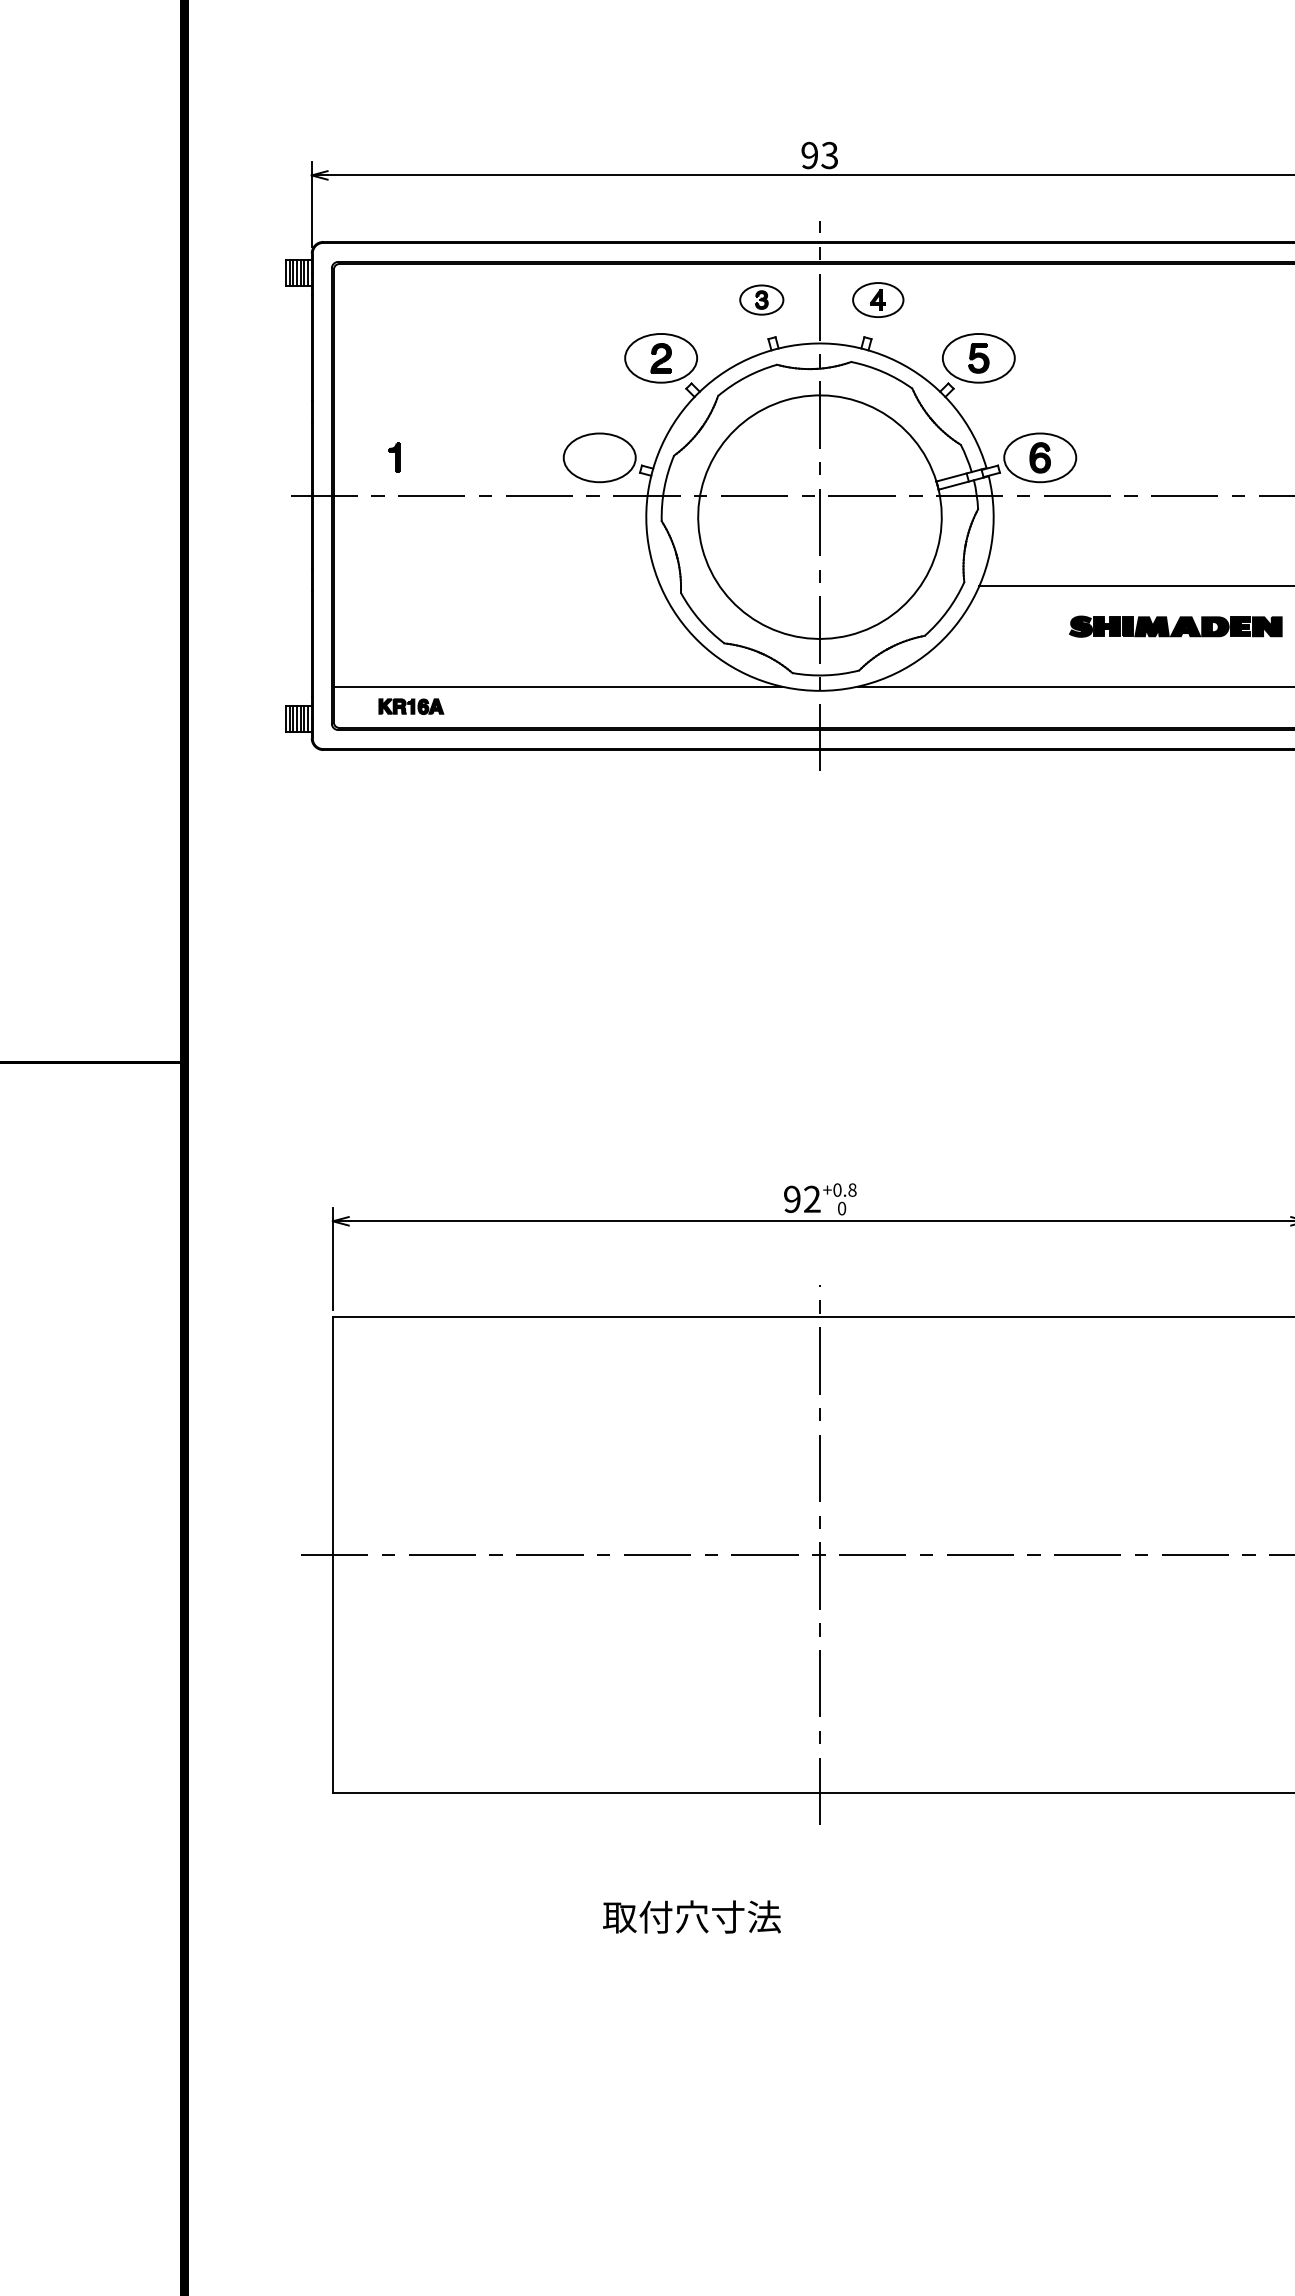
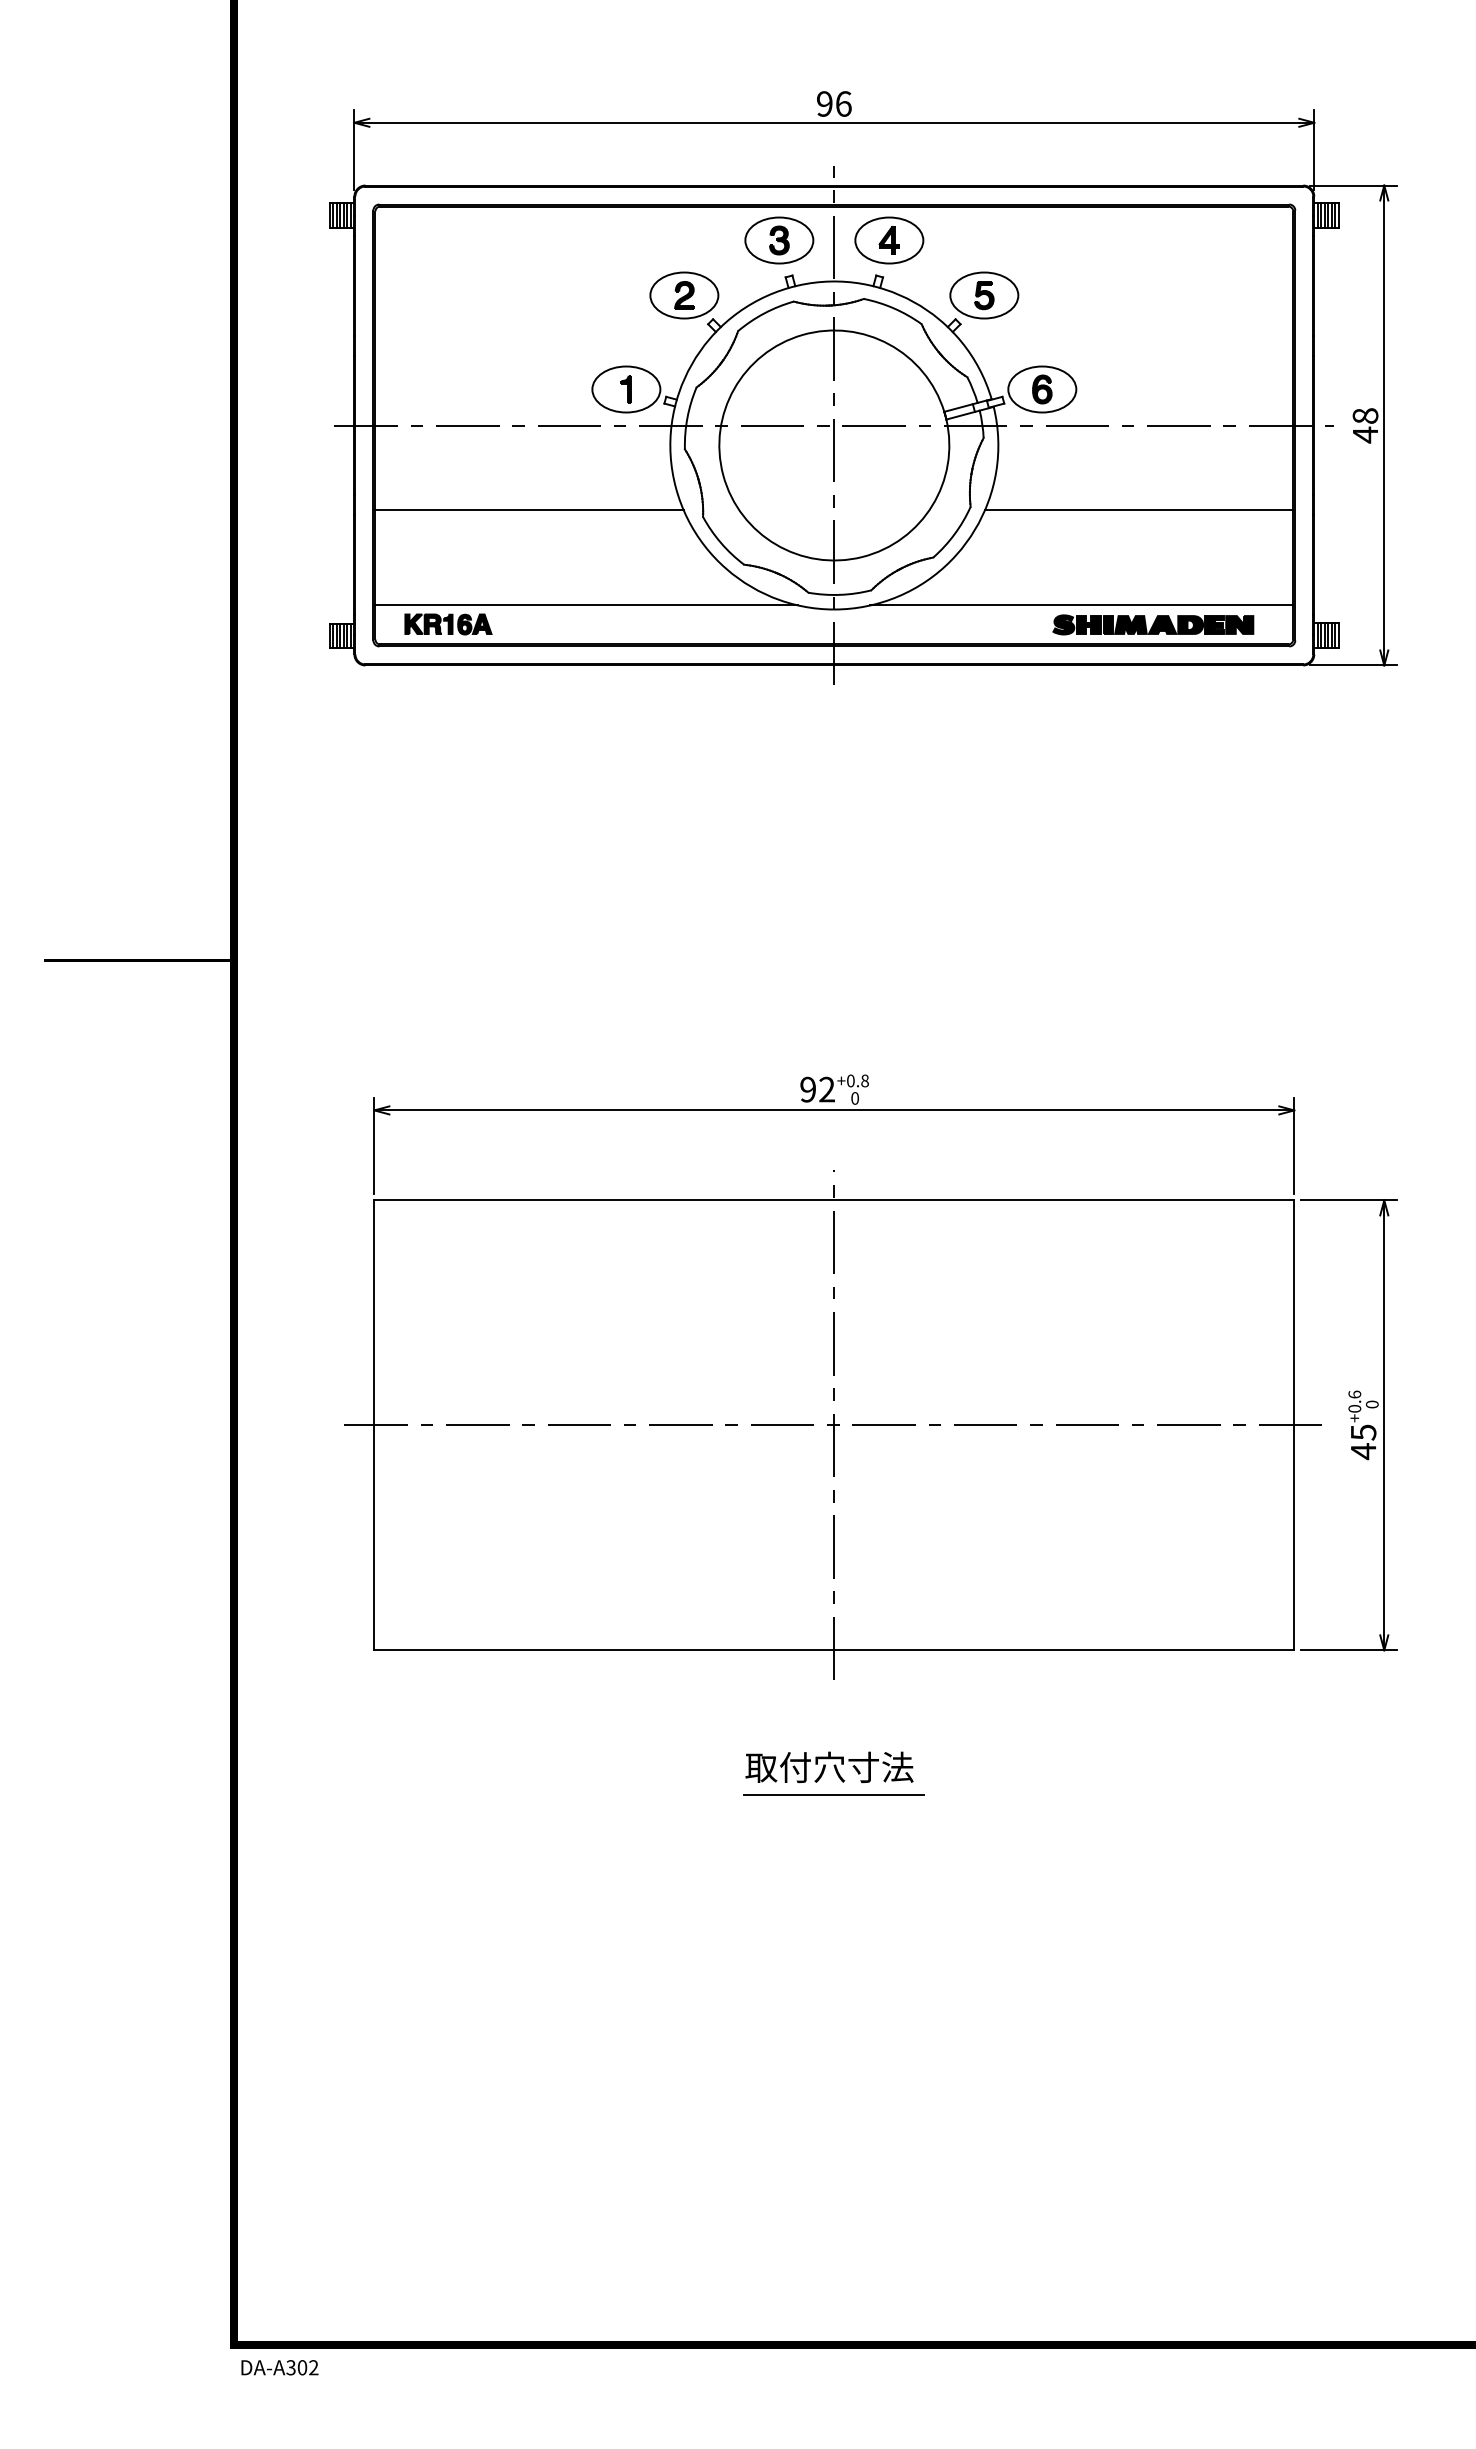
text: (829, 154) -> (843, 103), 93 -> 96
part: (761, 300) -> (779, 240), size x1.67
part: (878, 300) -> (889, 240), size x1.43
part: (393, 457) -> (625, 389), moved
line: (497, 585) -> (529, 510), added
part: (1175, 626) -> (1153, 624), moved
part: (411, 706) -> (448, 624), size x1.43
text: (691, 1917) -> (829, 1767), moved
line: (820, 1946) -> (834, 1795), added

